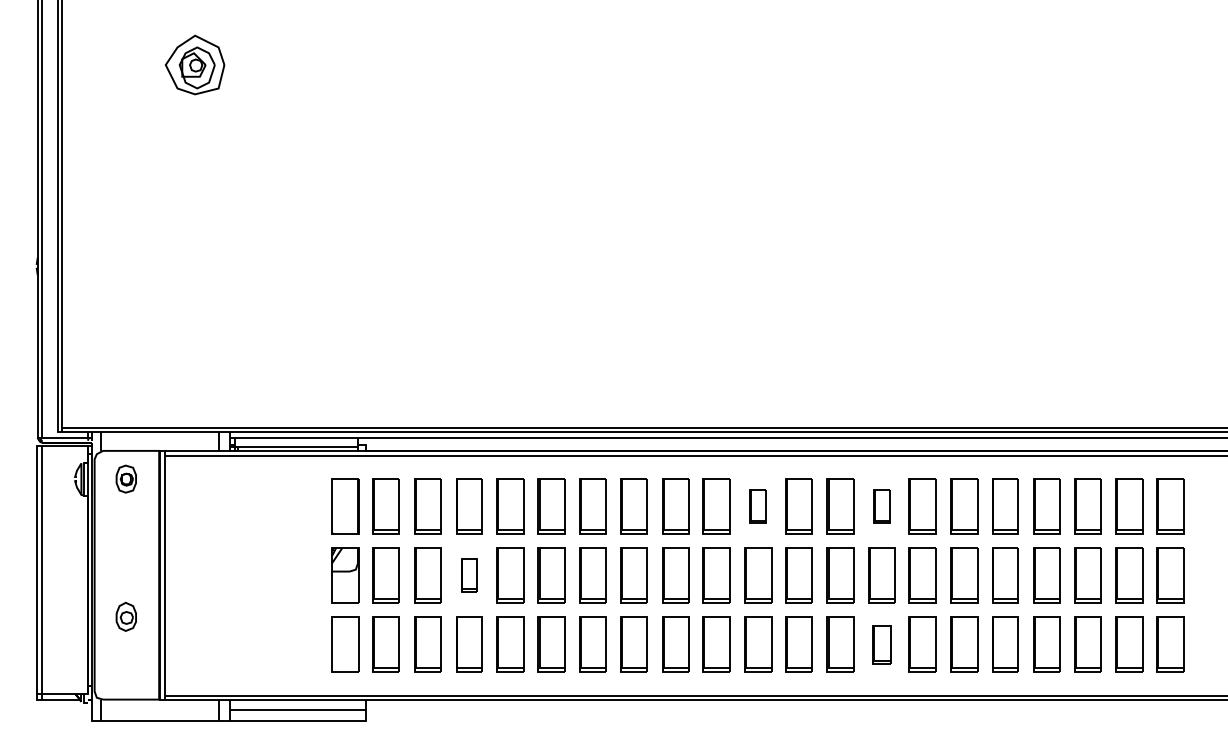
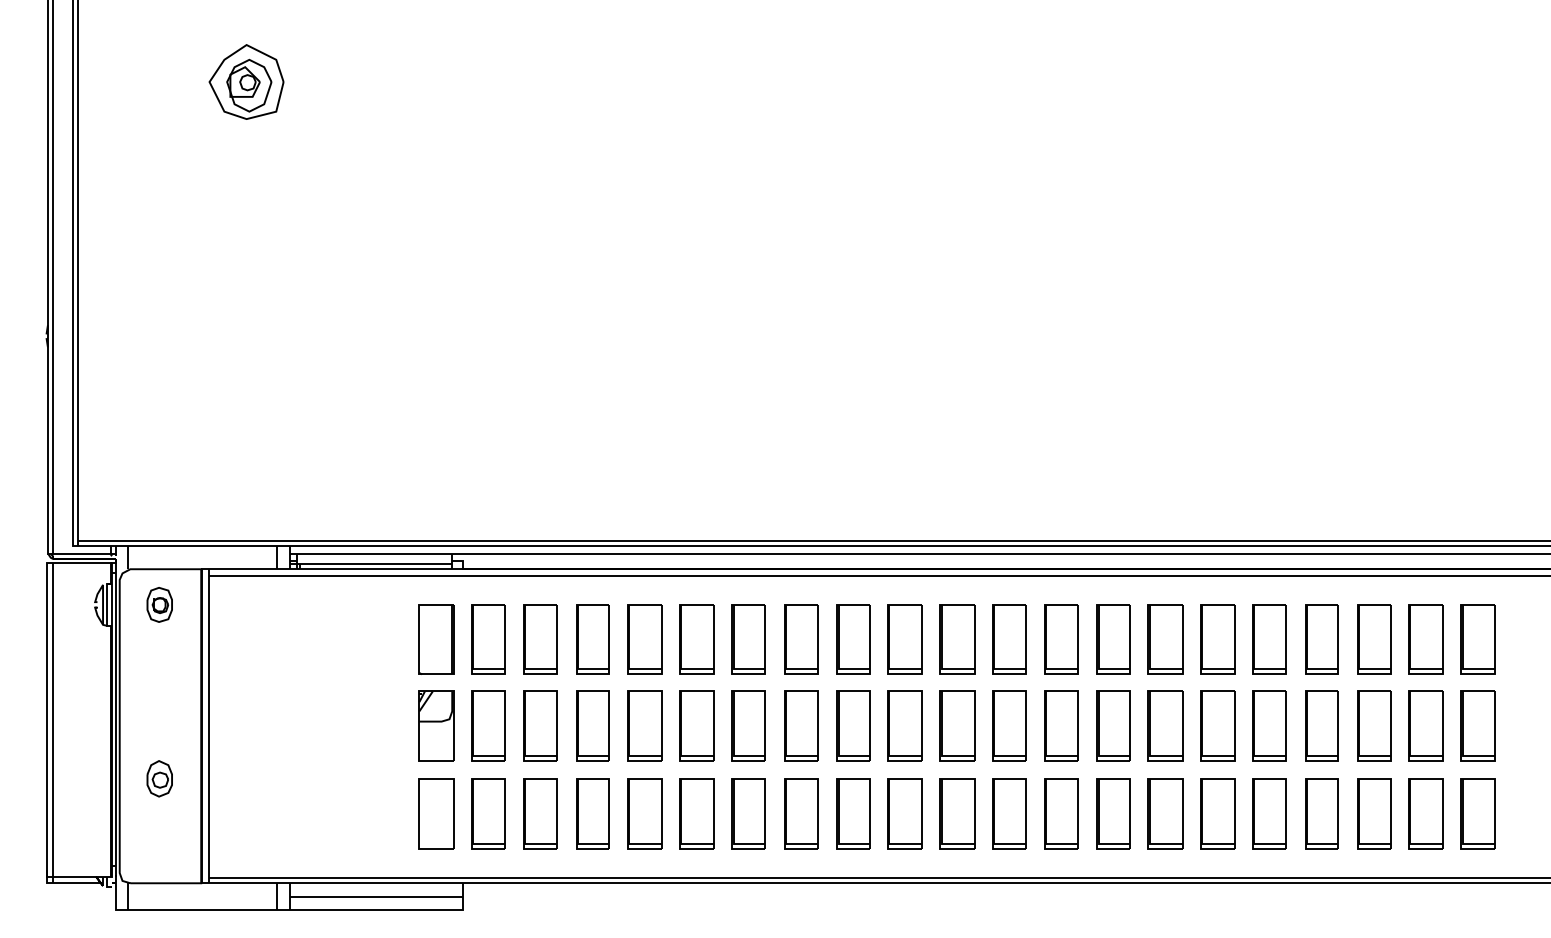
part: (758, 506) -> (957, 639), size x1.67
part: (881, 506) -> (1113, 639), size x1.67
part: (469, 574) -> (592, 725), size x1.67
part: (881, 644) -> (1113, 813), size x1.43

